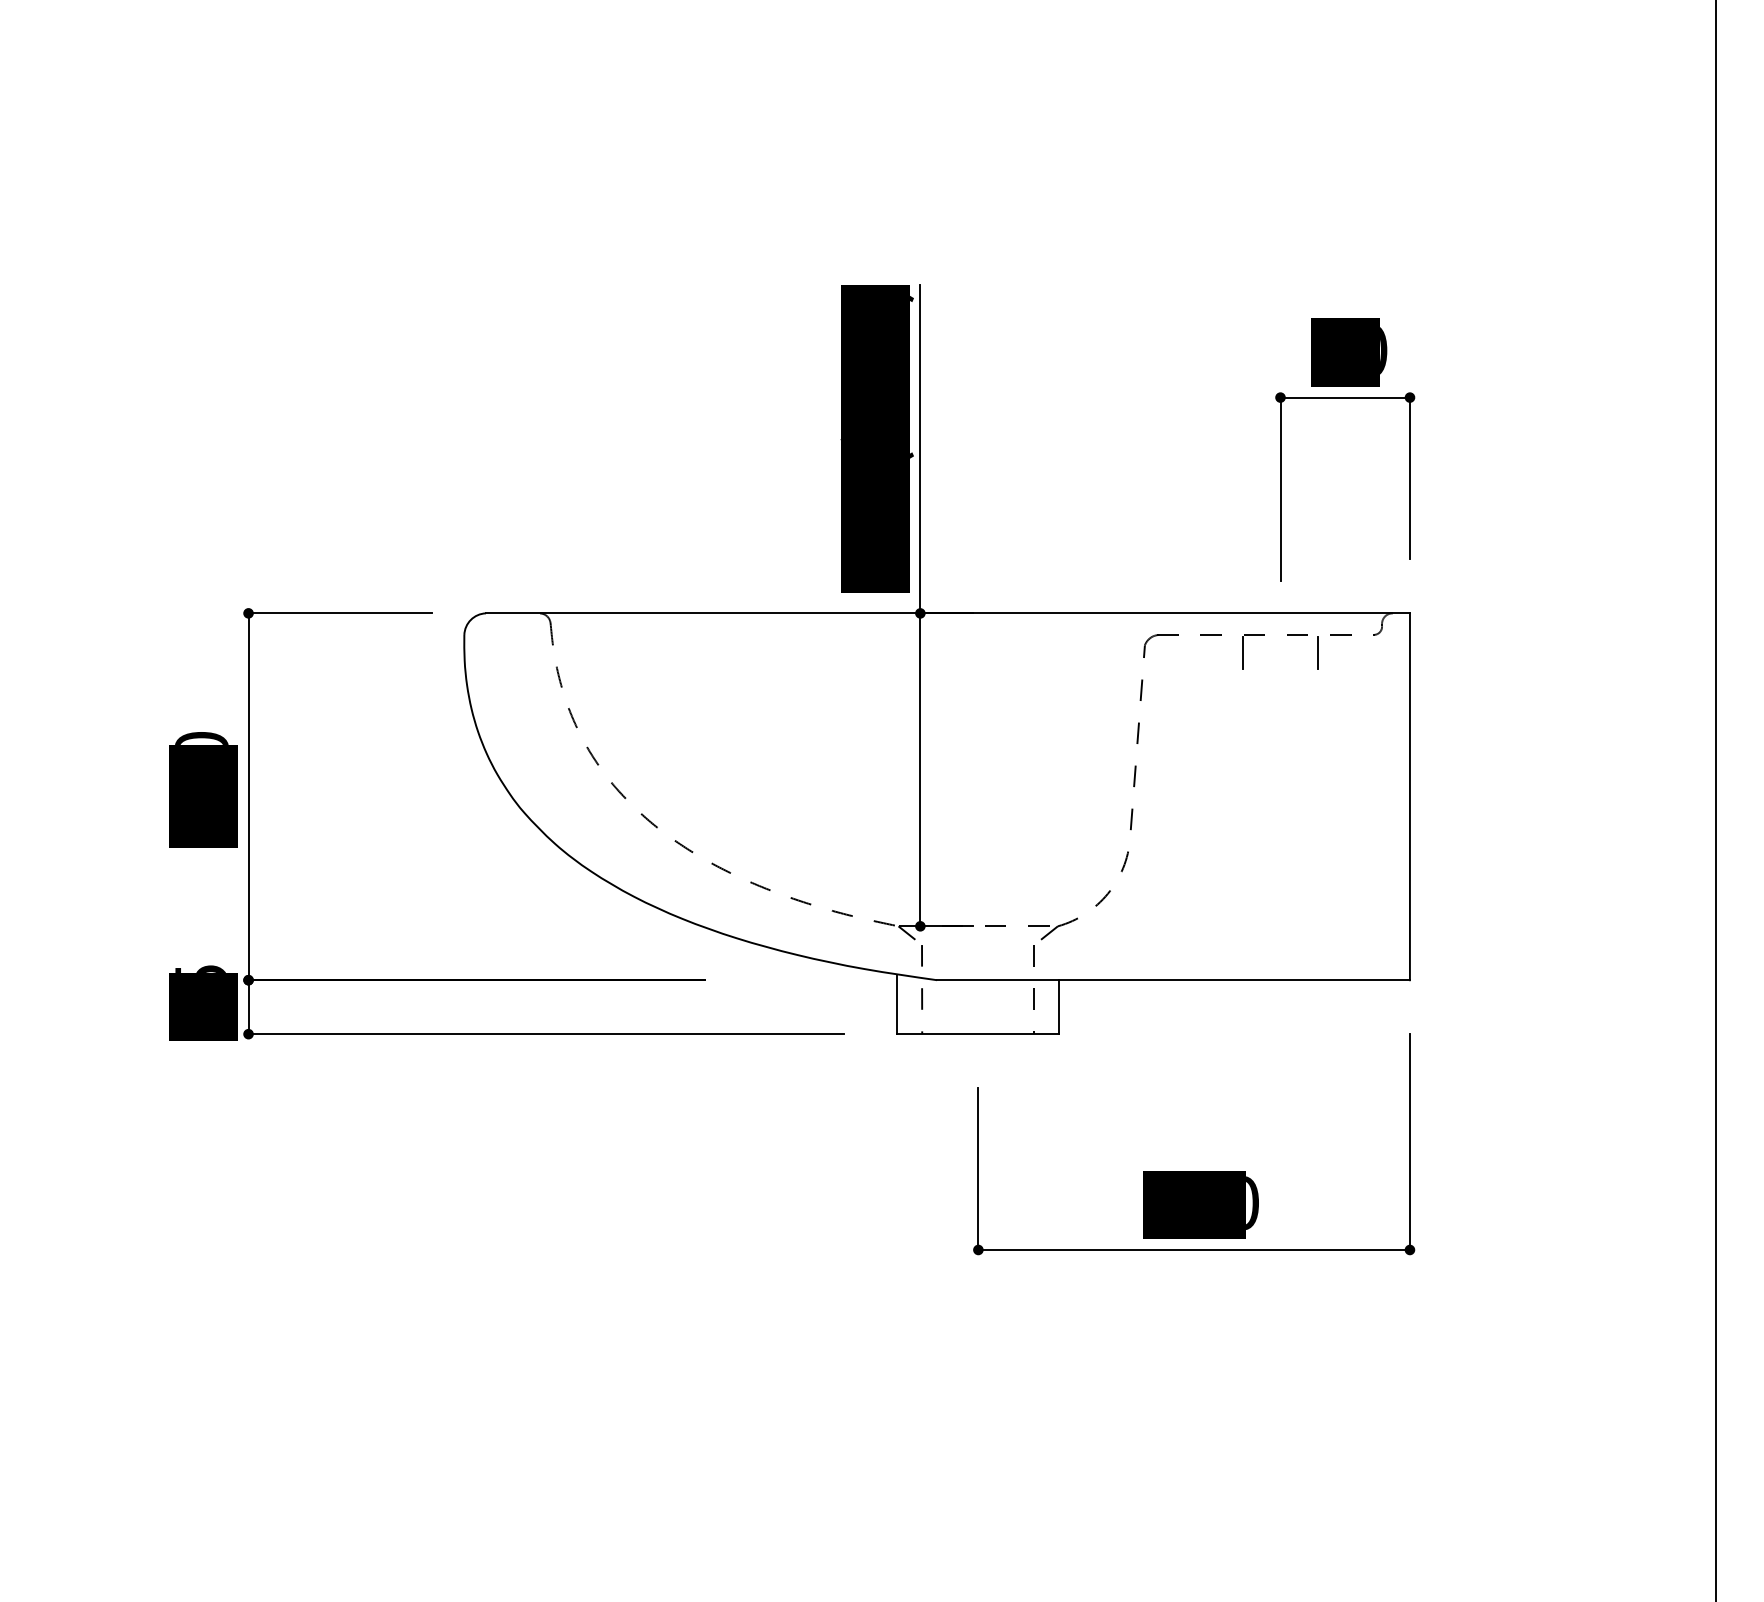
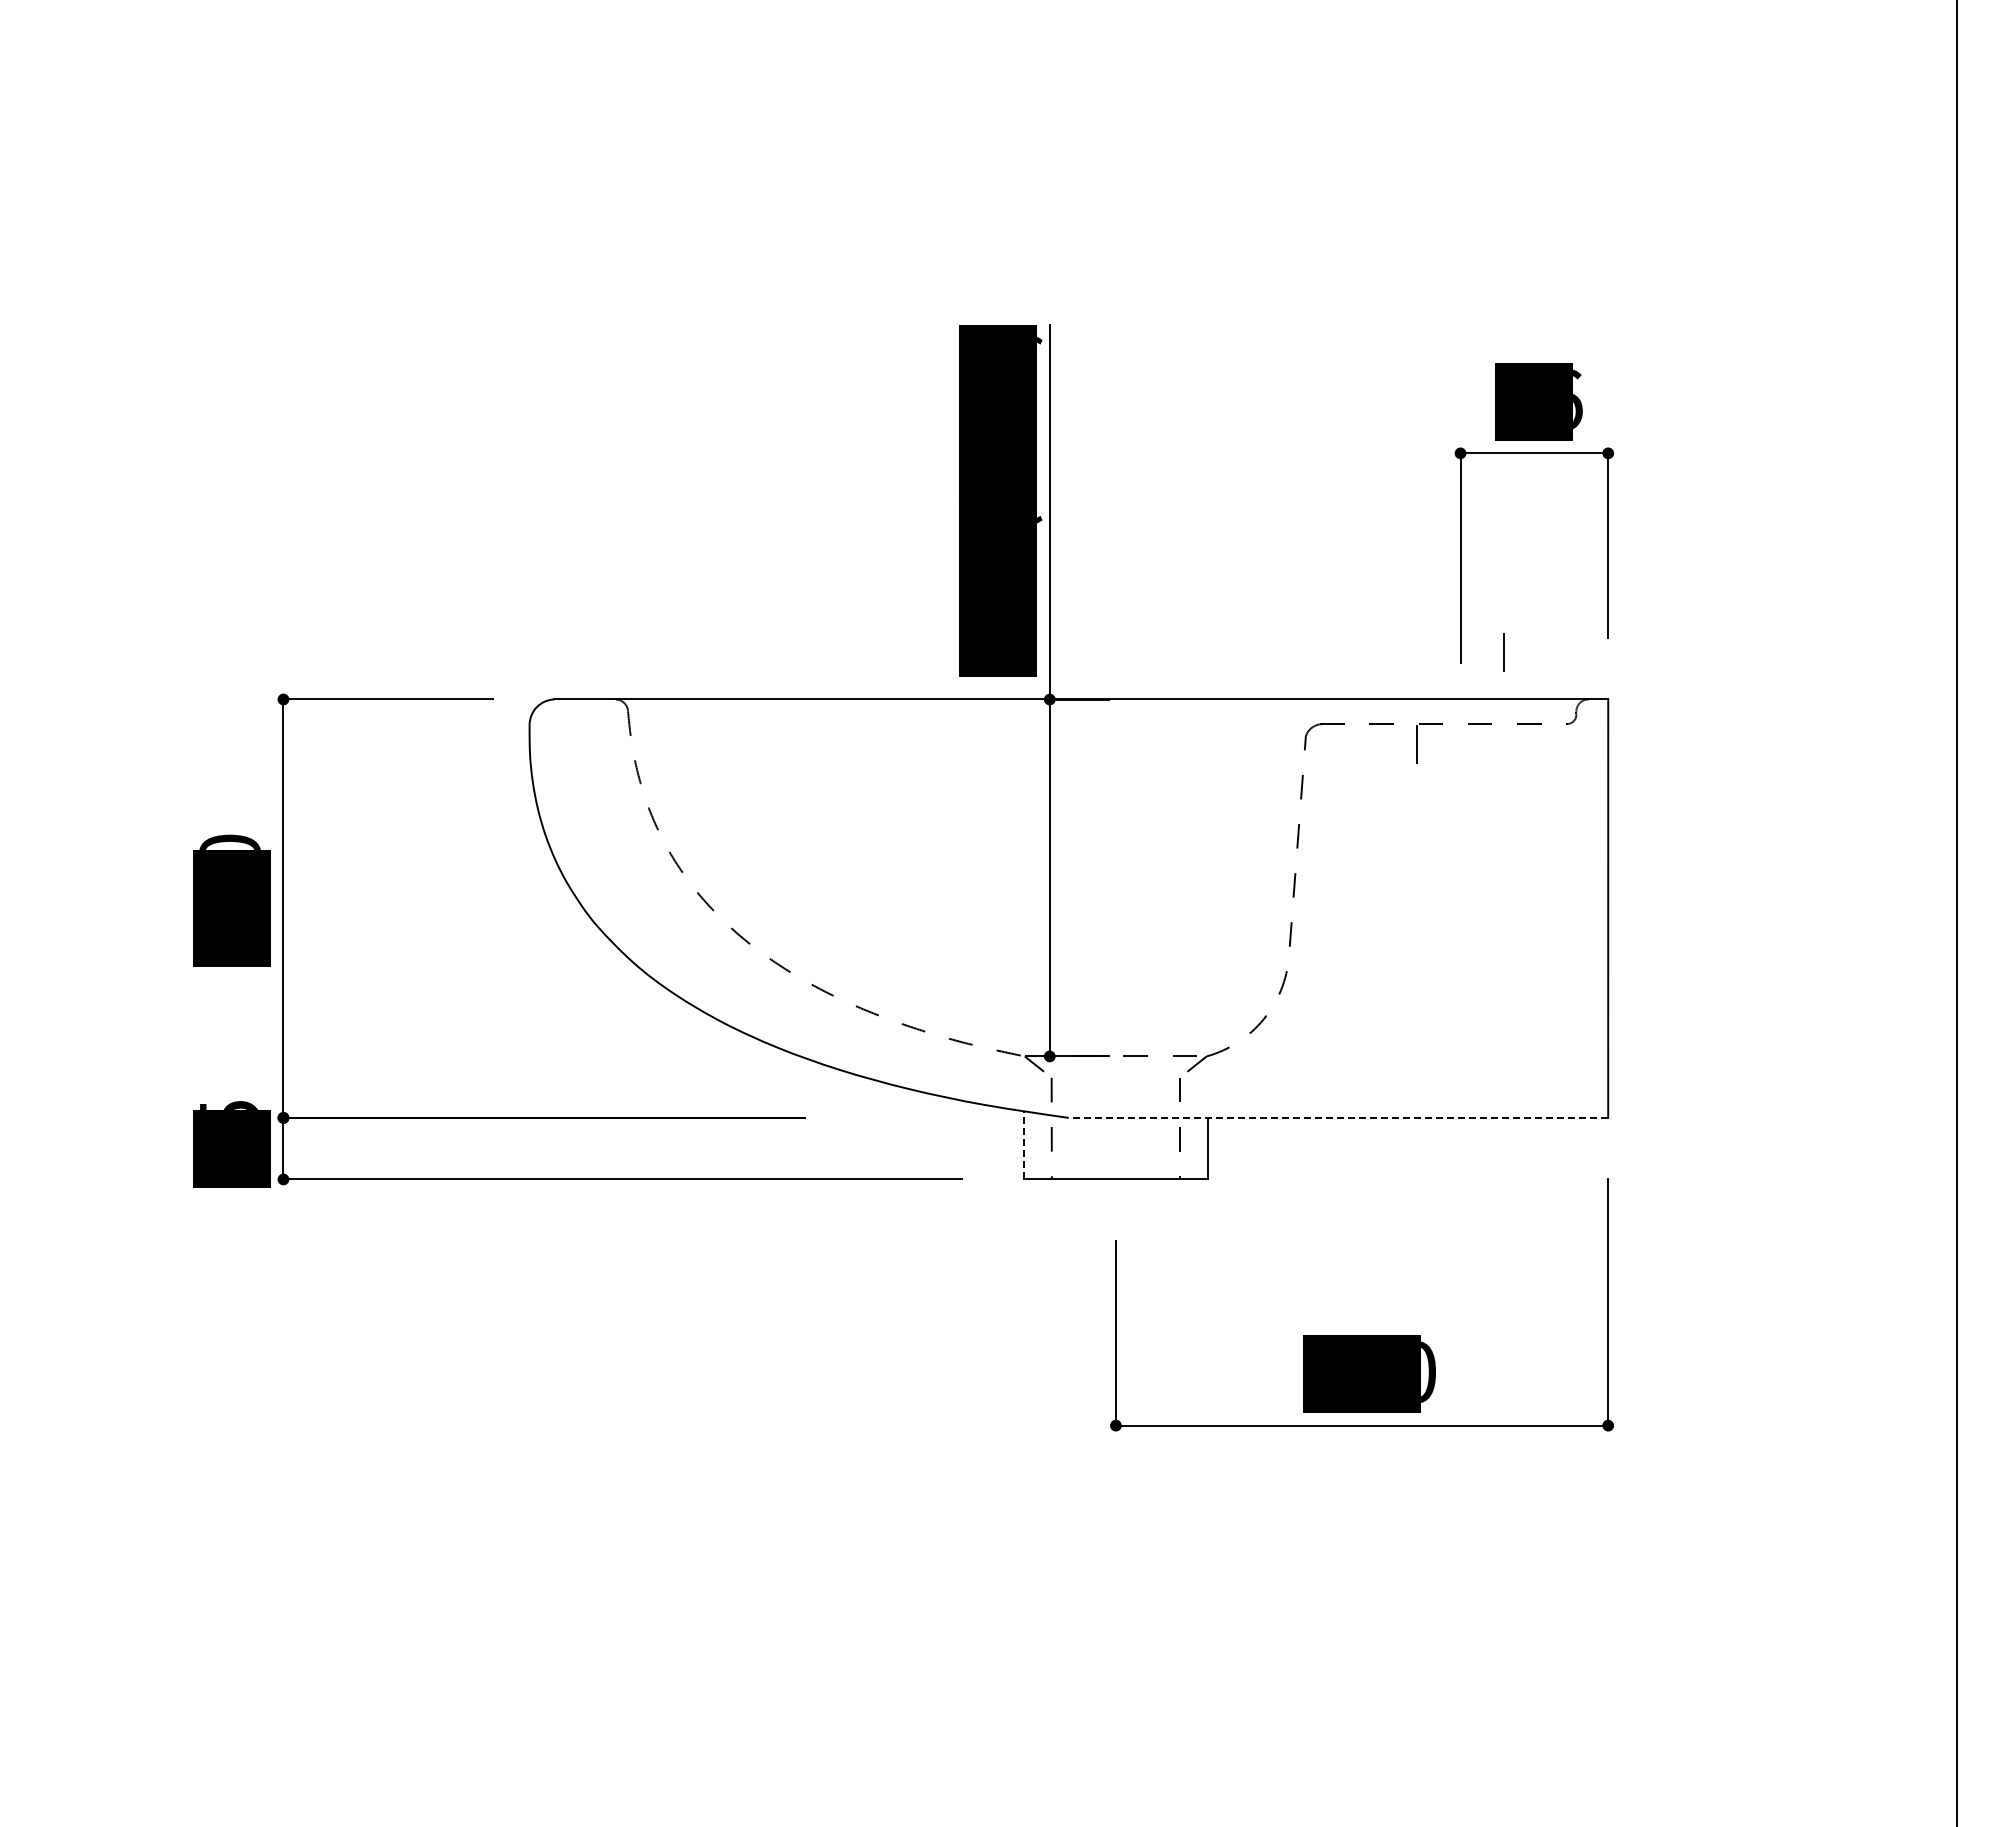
text: (1383, 350) -> (1577, 399), 60 -> 86
line: (1318, 652) -> (1503, 652), moved
line: (1173, 979) -> (1338, 1117), solid -> dashed
line: (897, 1004) -> (1023, 1145), solid -> dashed

